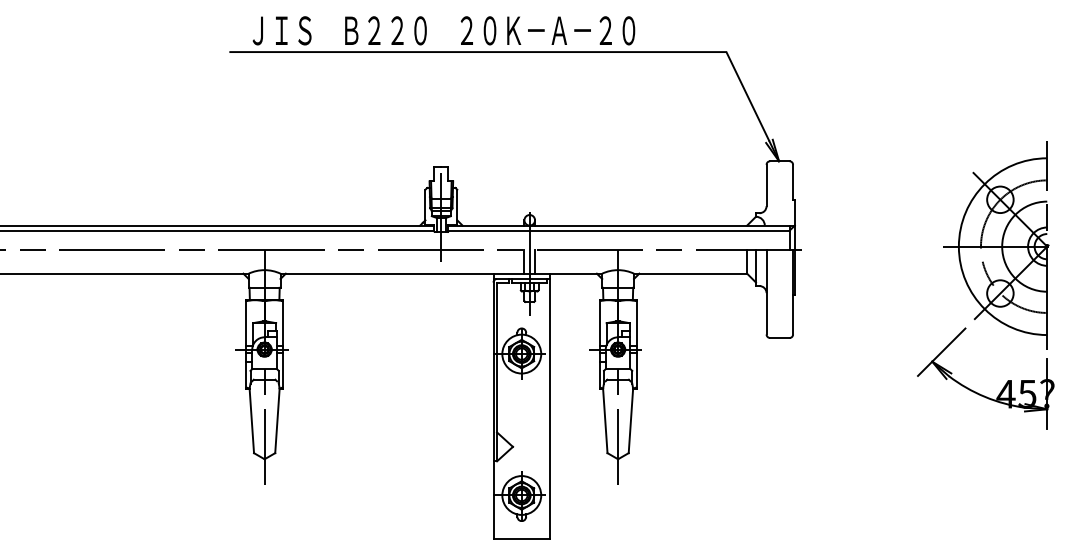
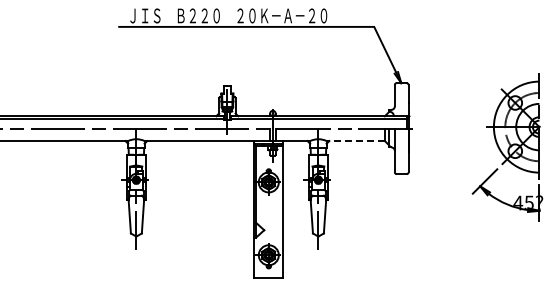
line: (690, 274) -> (355, 141), solid -> dashed

